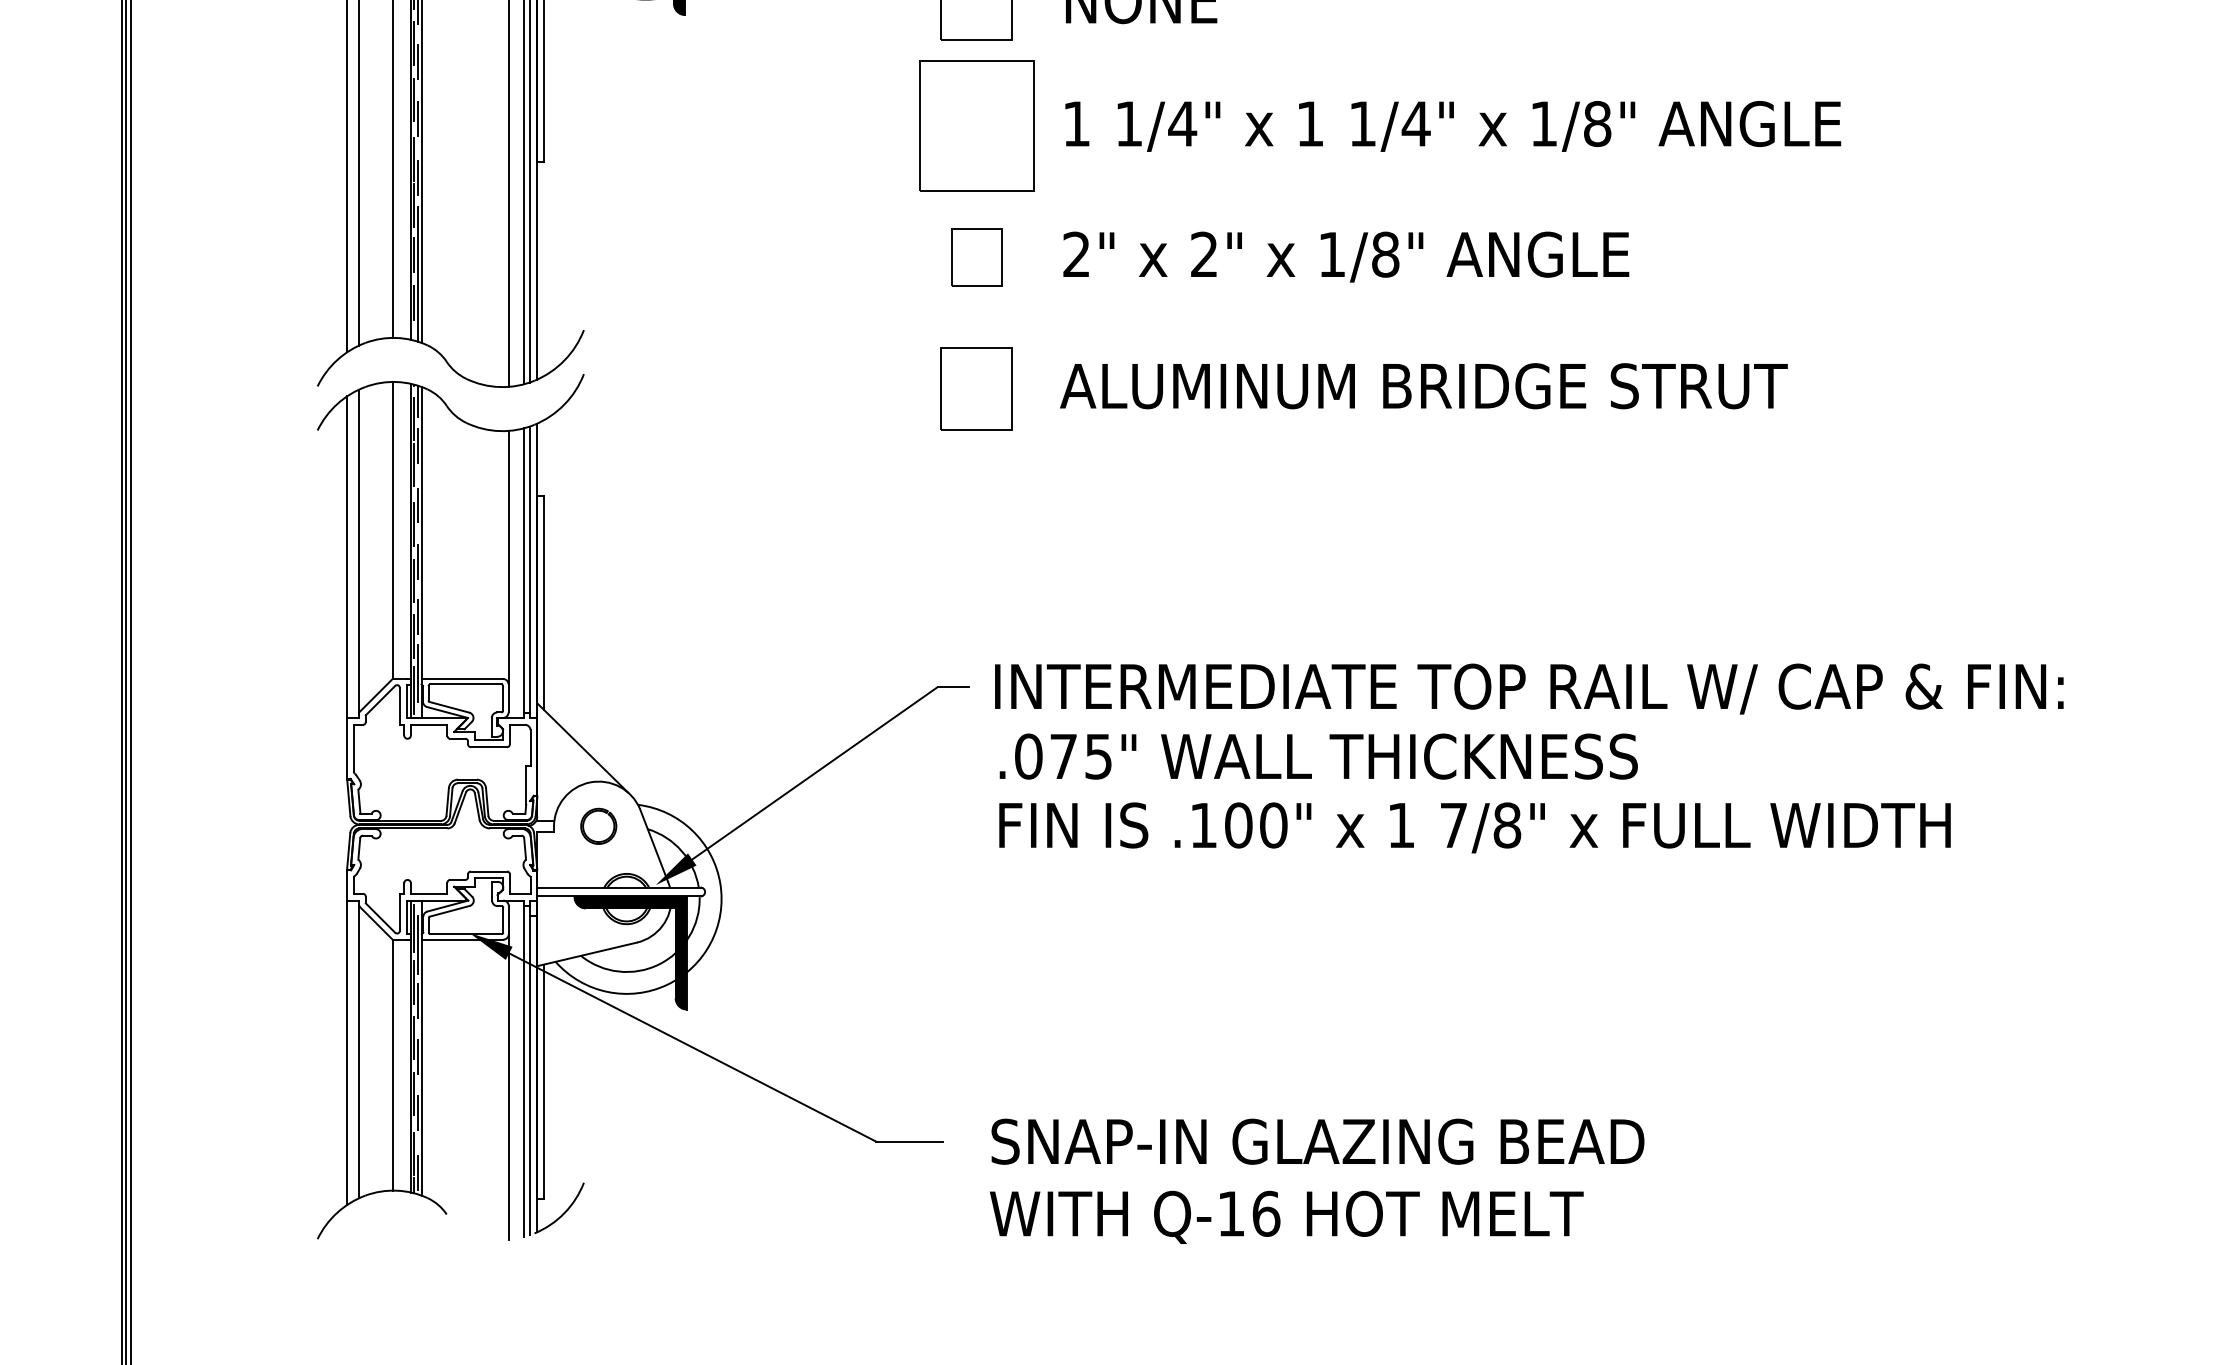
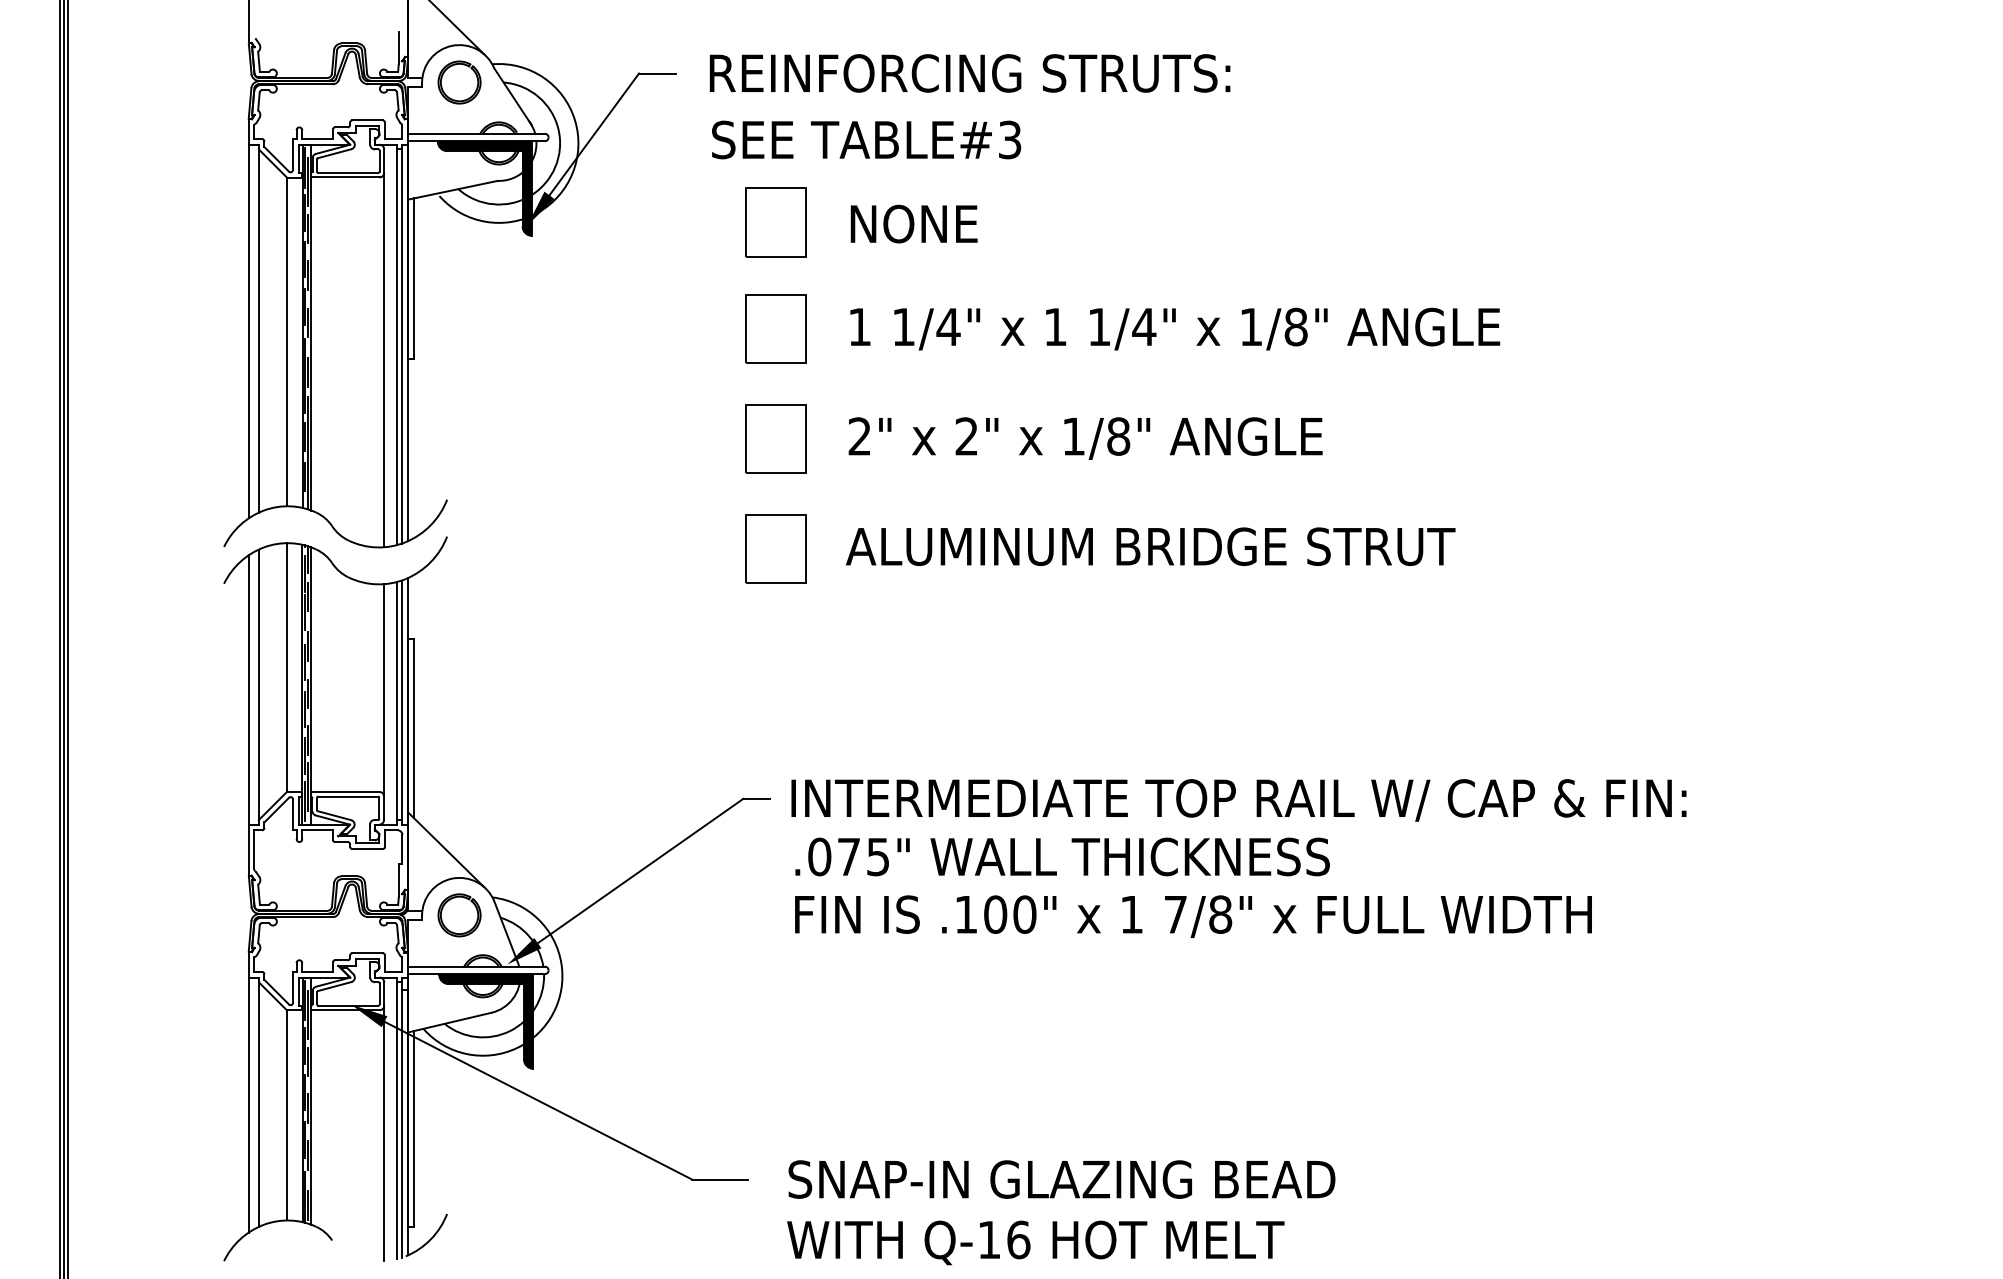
part: (975, 125) -> (775, 328), size x0.62
part: (975, 256) -> (775, 438), size x1.43
part: (598, 826) -> (459, 915), size x1.43

